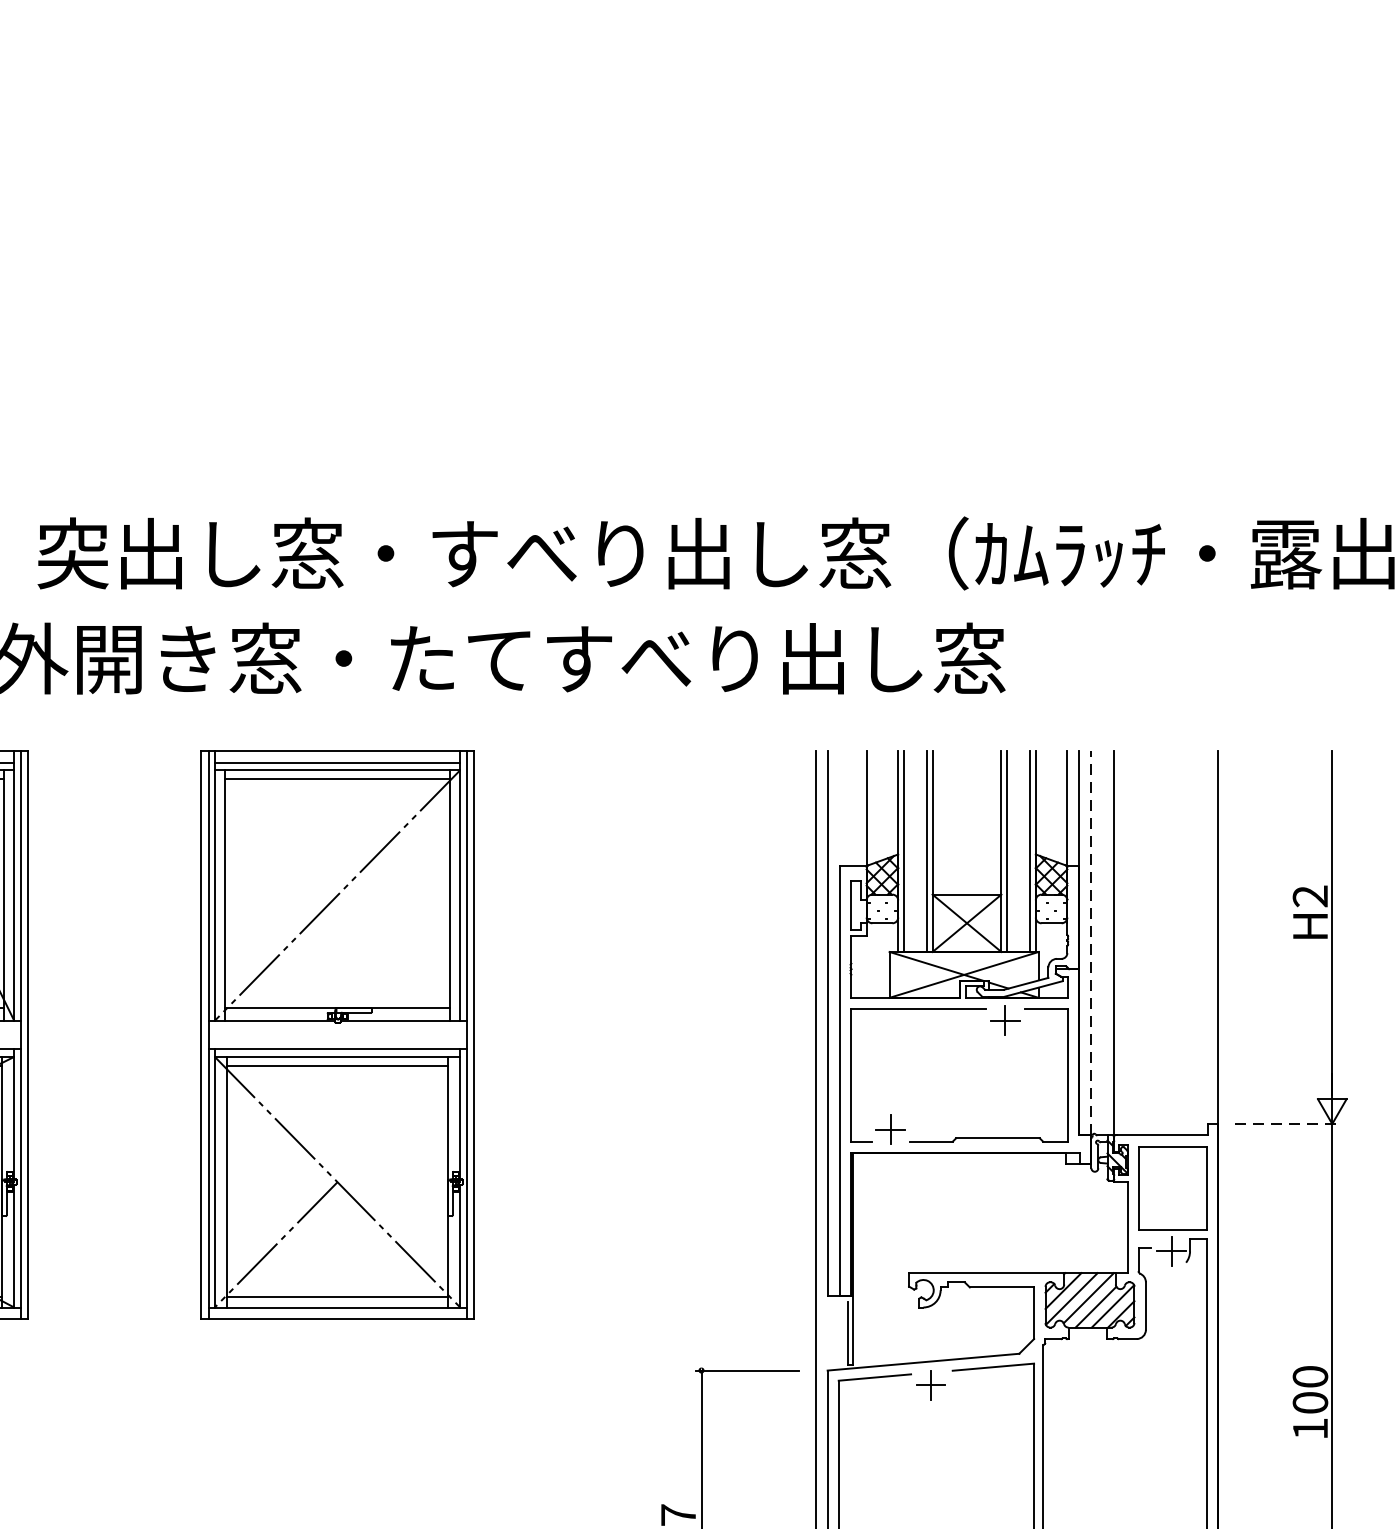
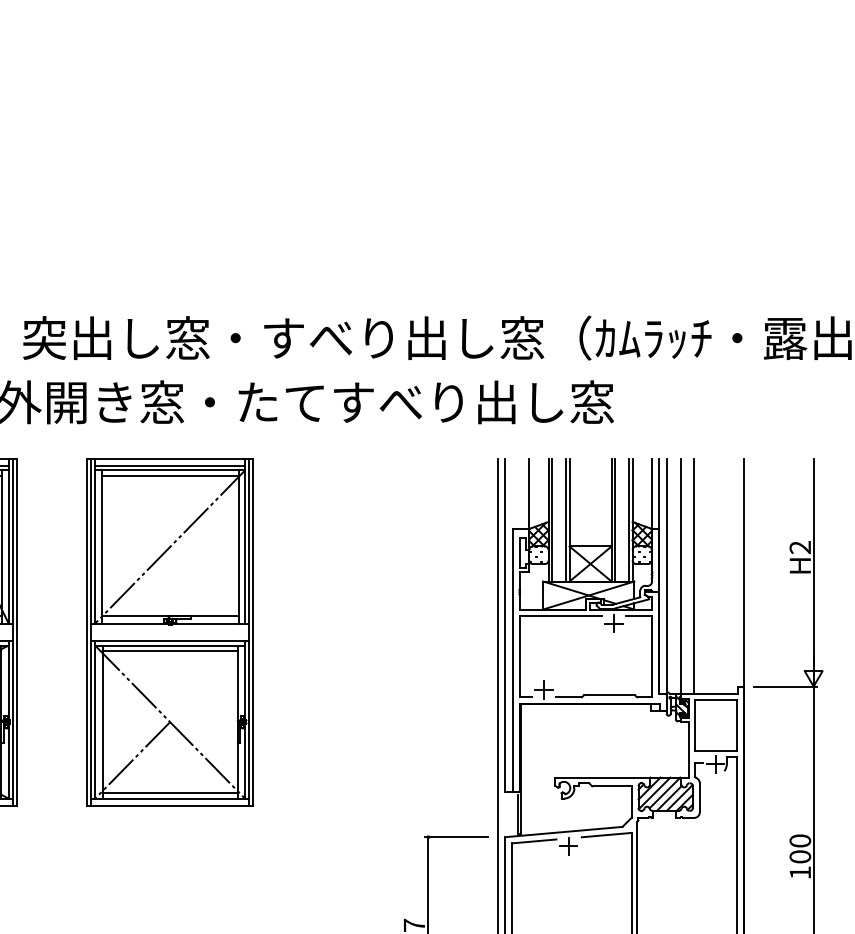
line: (1091, 942) -> (666, 575), dashed -> solid
line: (1137, 942) -> (694, 575), added
part: (336, 1035) -> (169, 632), moved
line: (1286, 1123) -> (785, 686), dashed -> solid

